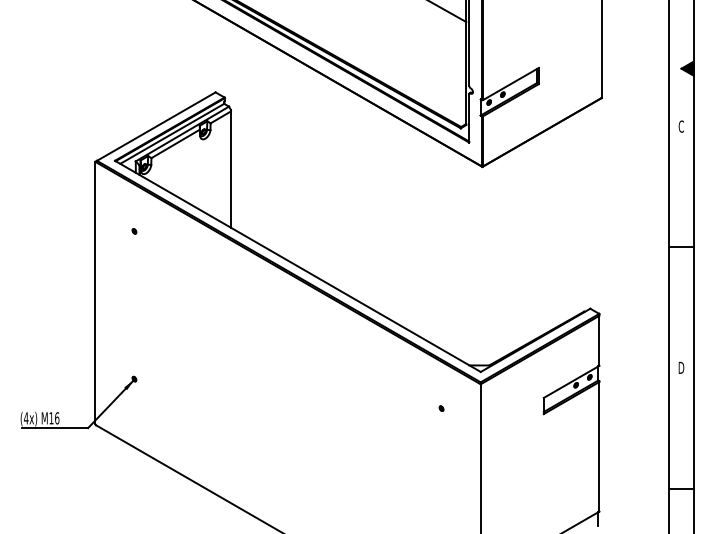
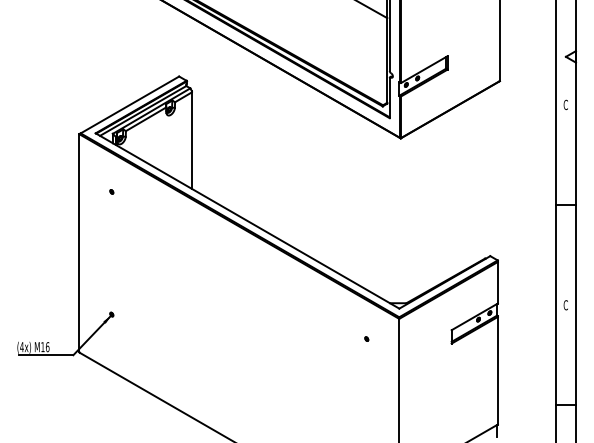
fill: (687, 68) -> (570, 56), removed
text: (681, 367) -> (565, 304), D -> C

